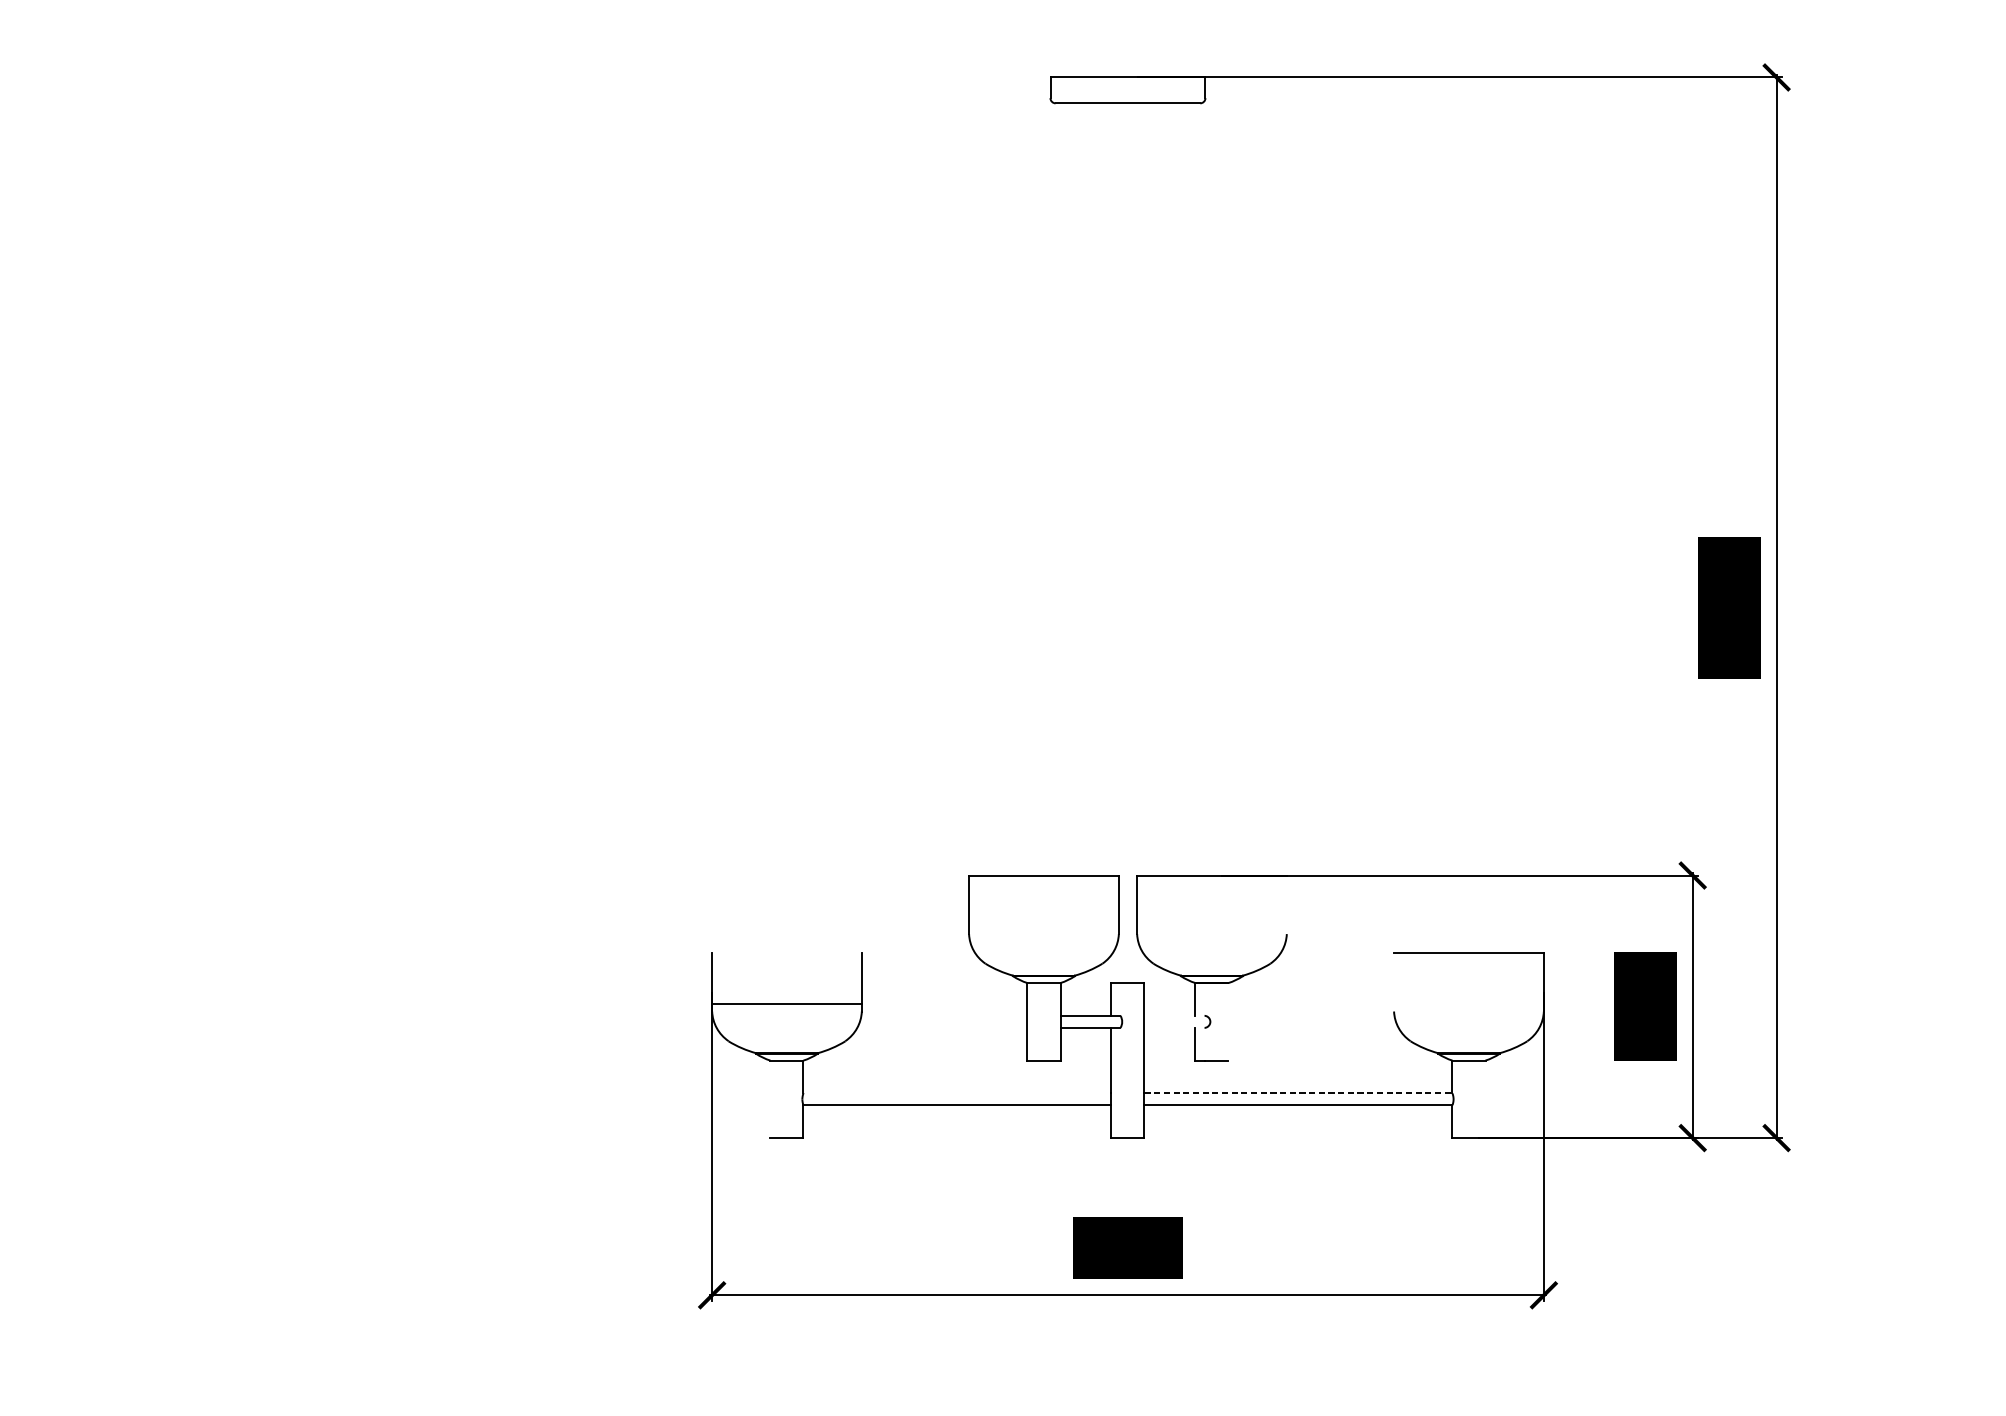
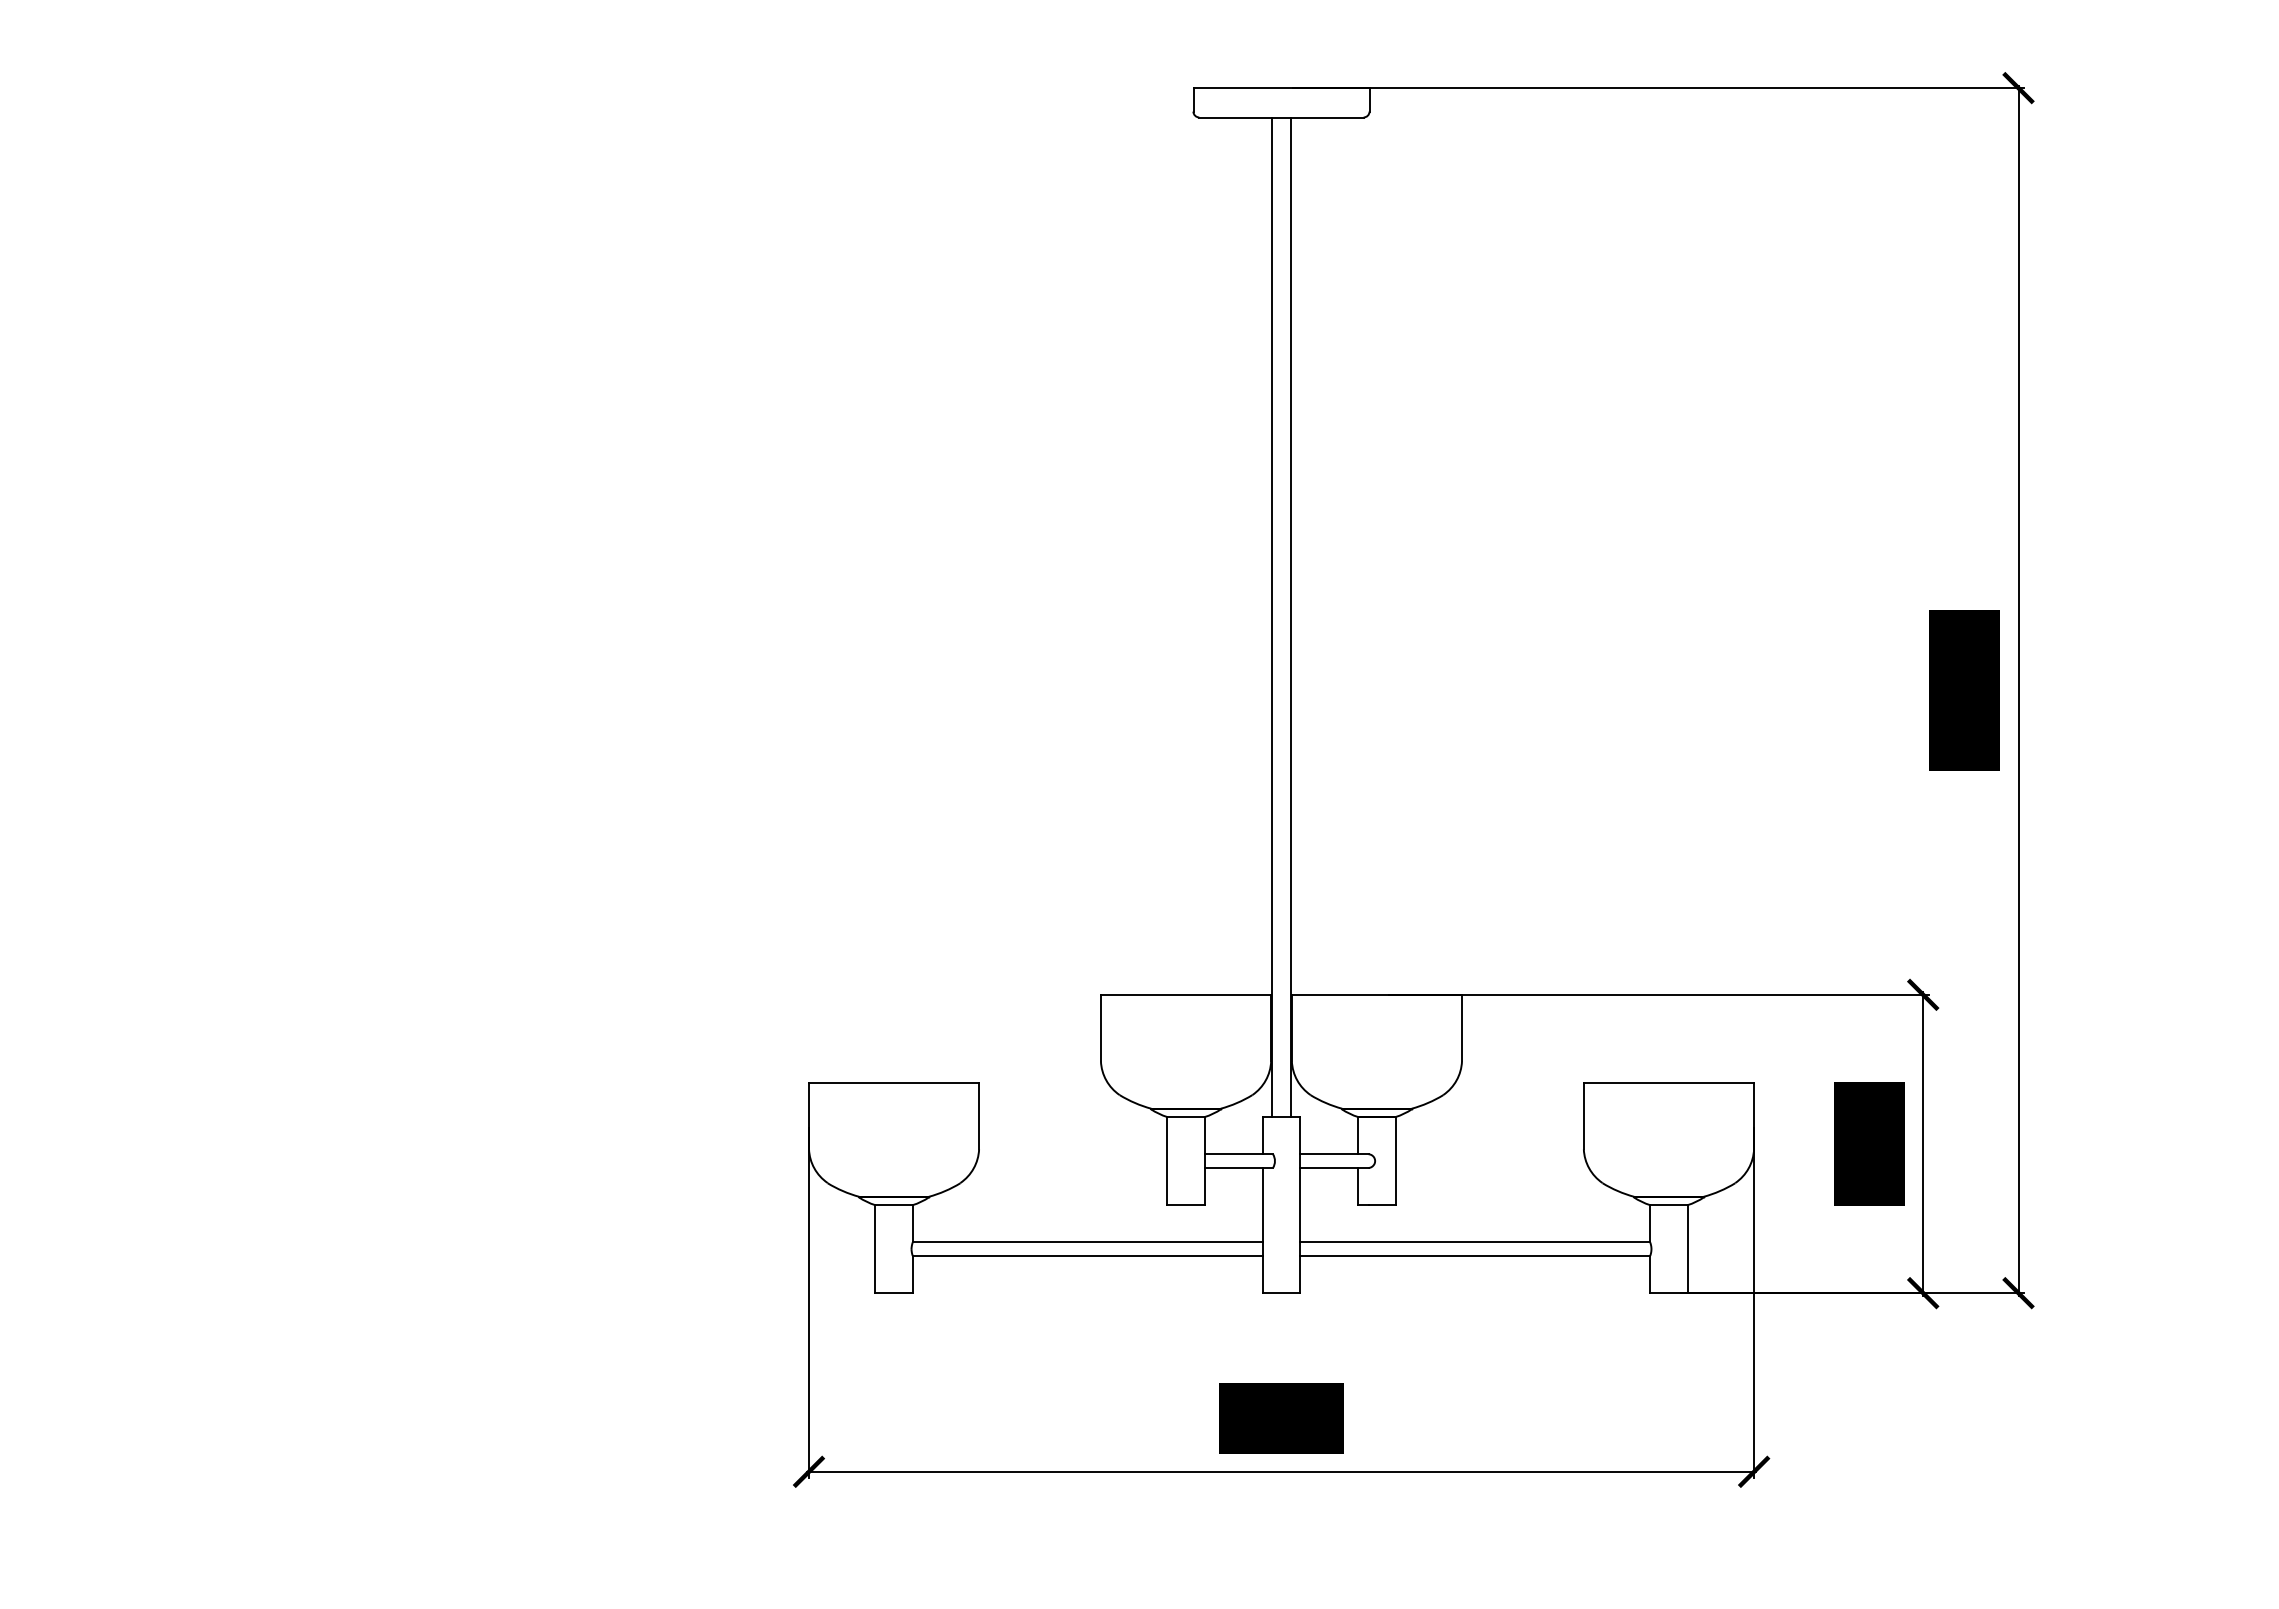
line: (1120, 543) -> (1272, 617), added
line: (1135, 543) -> (1290, 617), added
line: (1287, 904) -> (1462, 1027), added
line: (1393, 981) -> (1583, 1115), added
line: (786, 1003) -> (893, 1082), moved
line: (1174, 1016) -> (1334, 1154), added
line: (1228, 1022) -> (1395, 1161), added
line: (1174, 1027) -> (1334, 1167), added
line: (957, 1093) -> (1087, 1242), added
line: (1298, 1093) -> (1475, 1242), dashed -> solid
line: (770, 1099) -> (875, 1249), added
line: (1485, 1099) -> (1687, 1249), added

